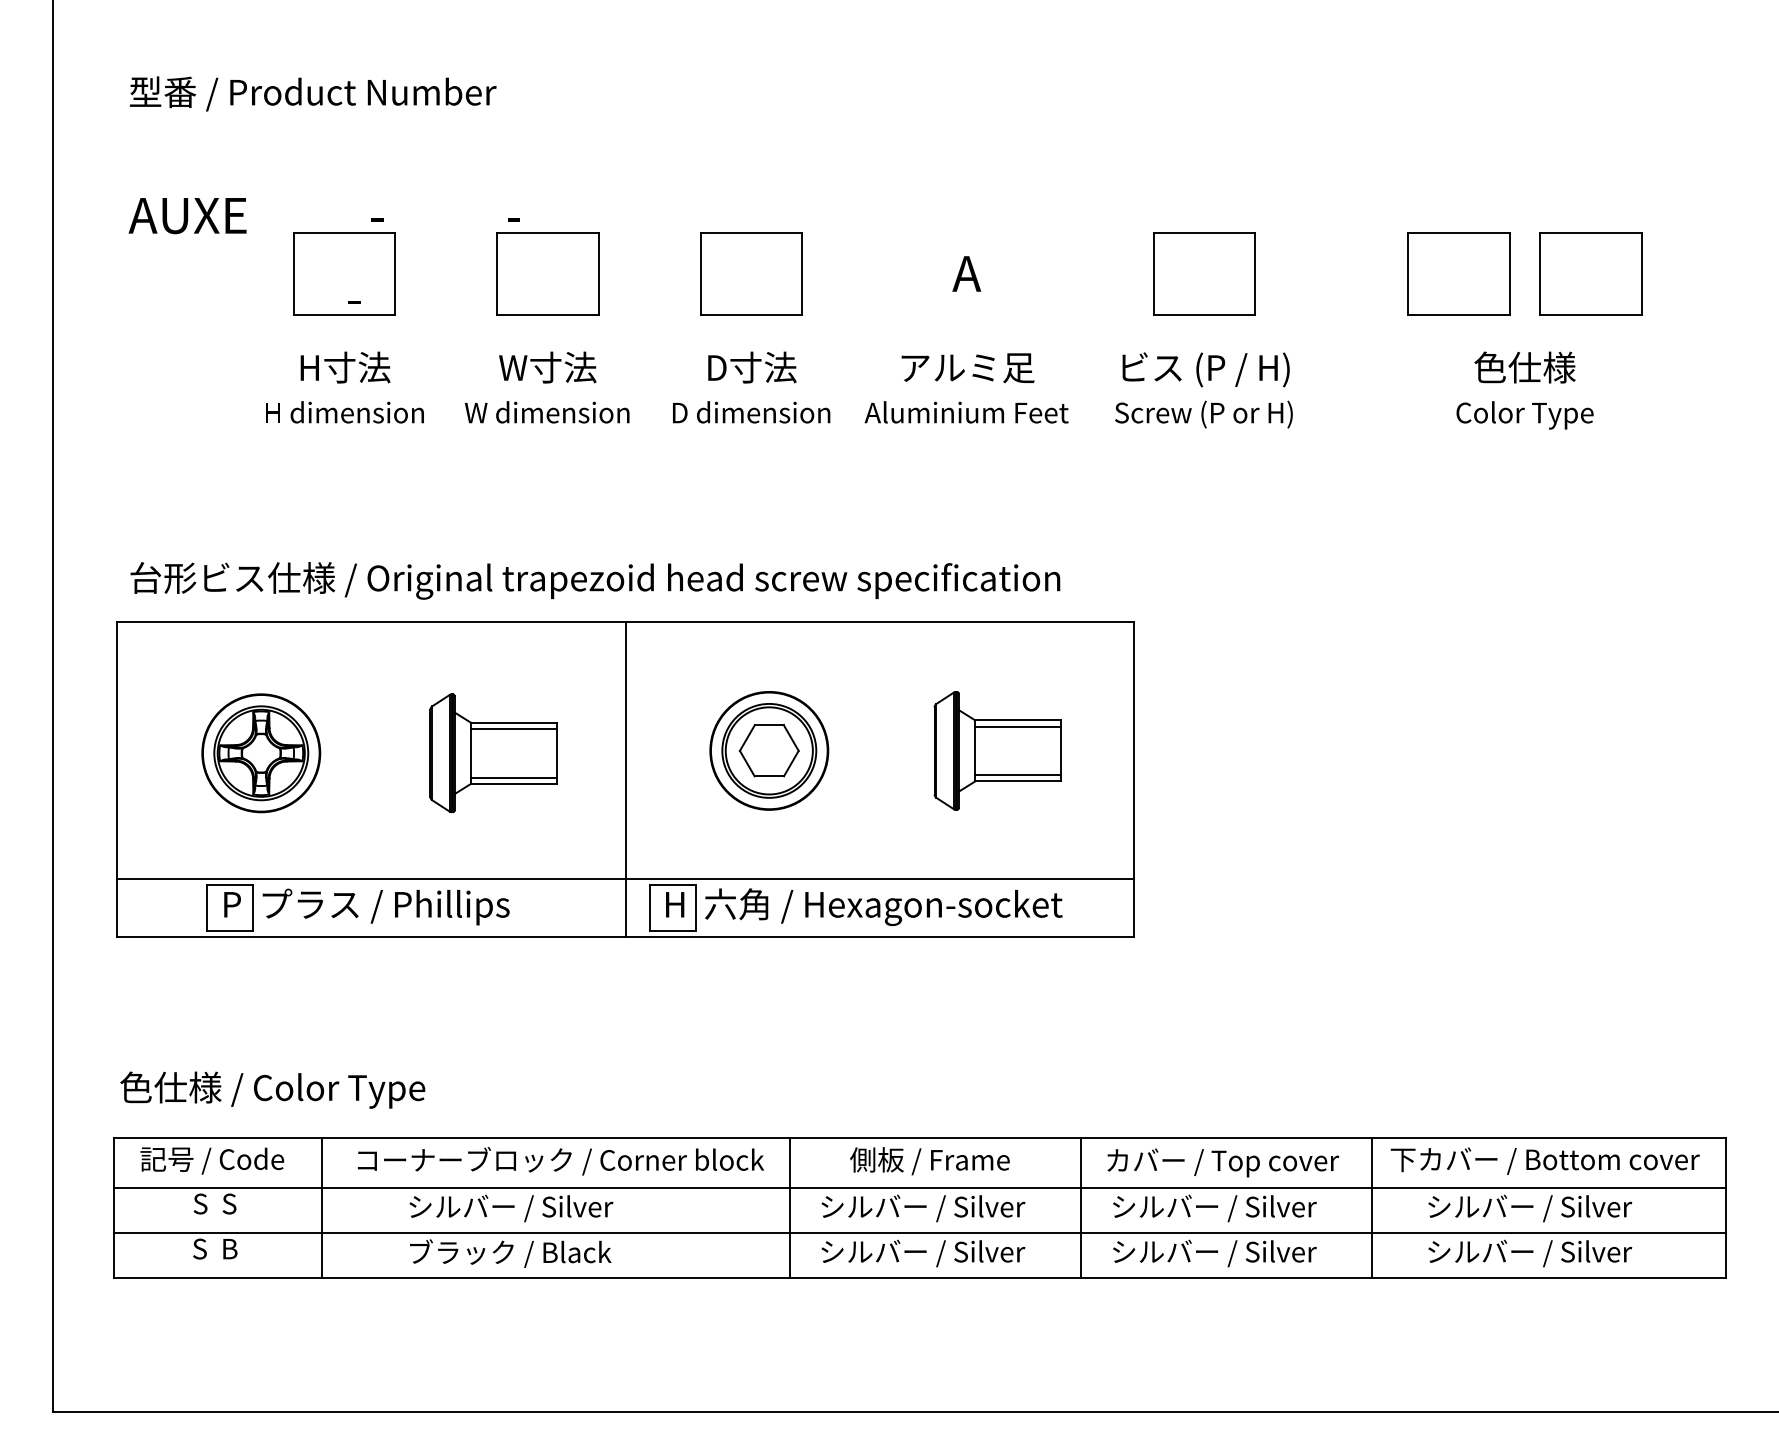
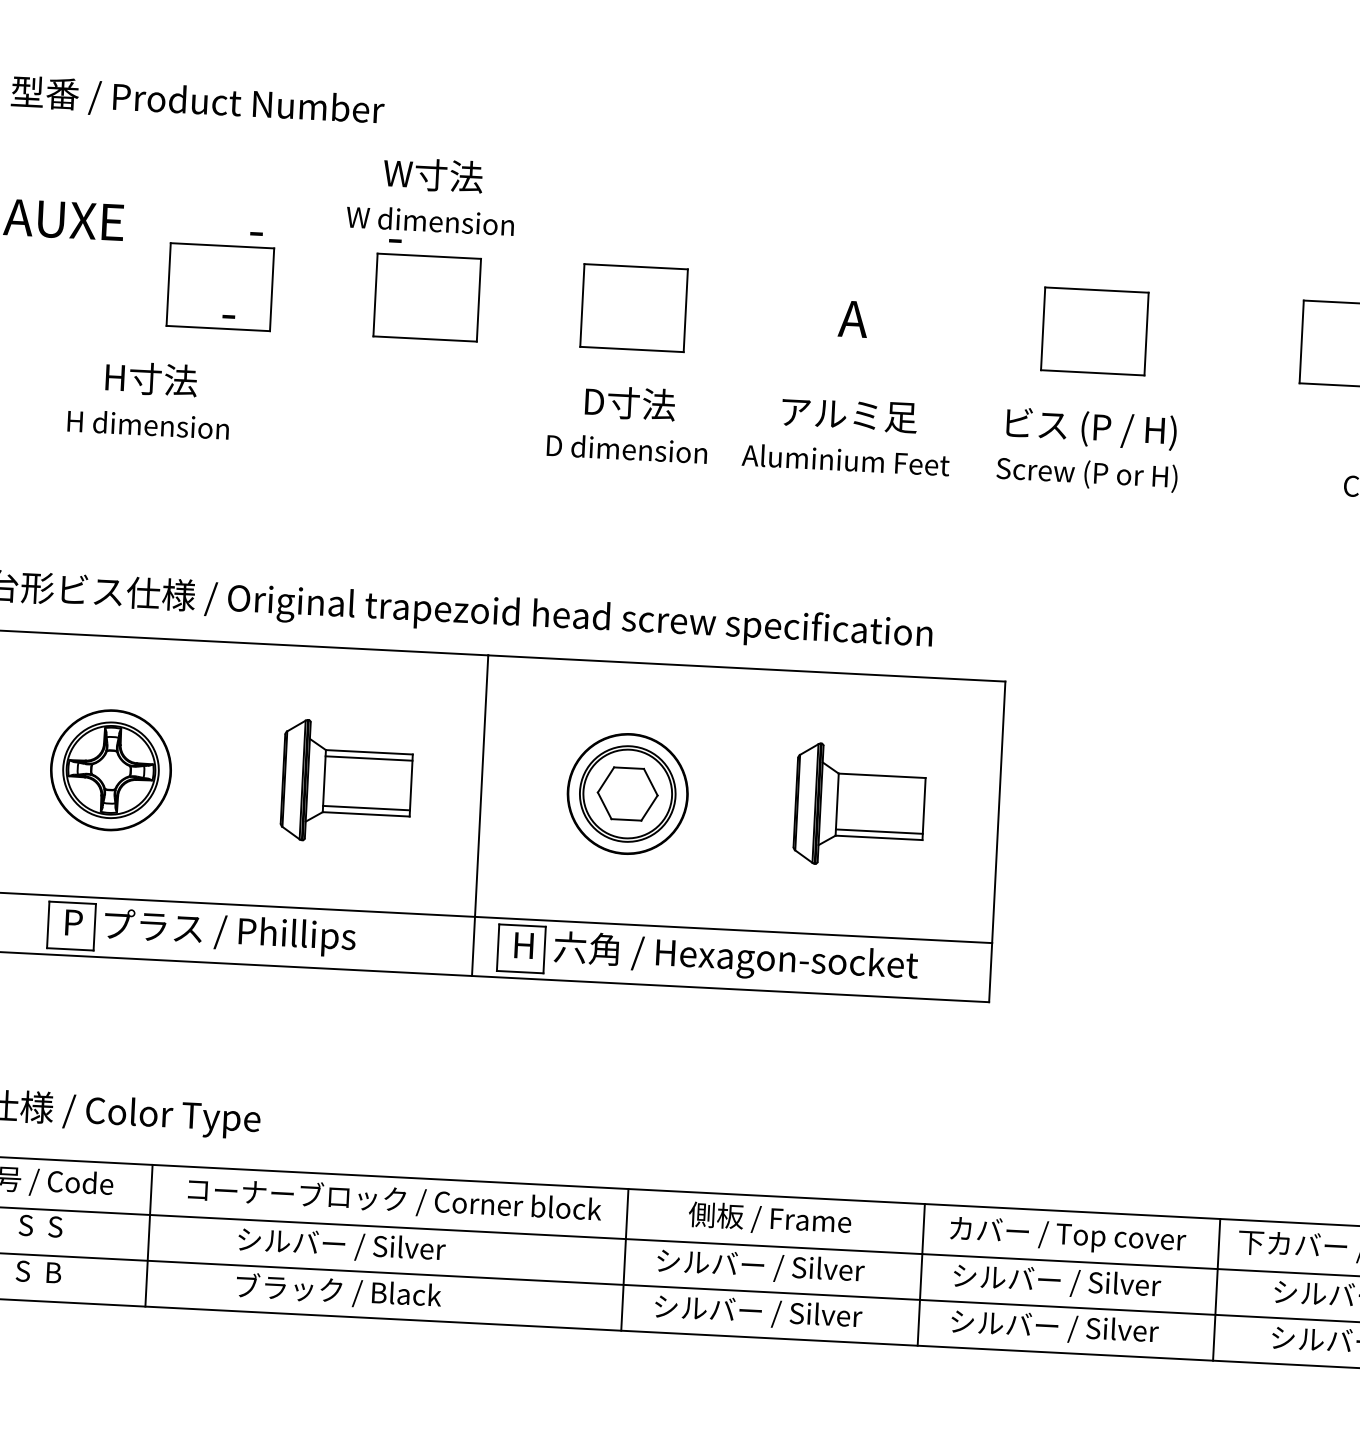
text: (344, 387) -> (149, 399), moved
text: (547, 387) -> (431, 195), moved
line: (1017, 726) -> (881, 781), removed

